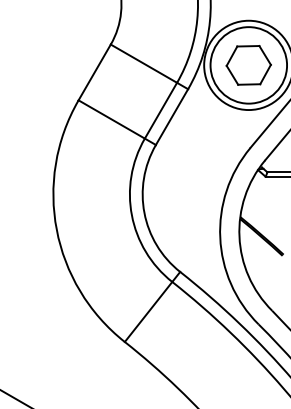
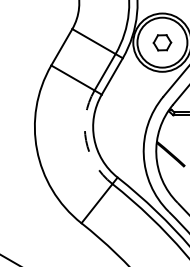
part: (248, 65) -> (162, 42), size x0.6
arc: (132, 215) -> (86, 140), solid -> dashed

